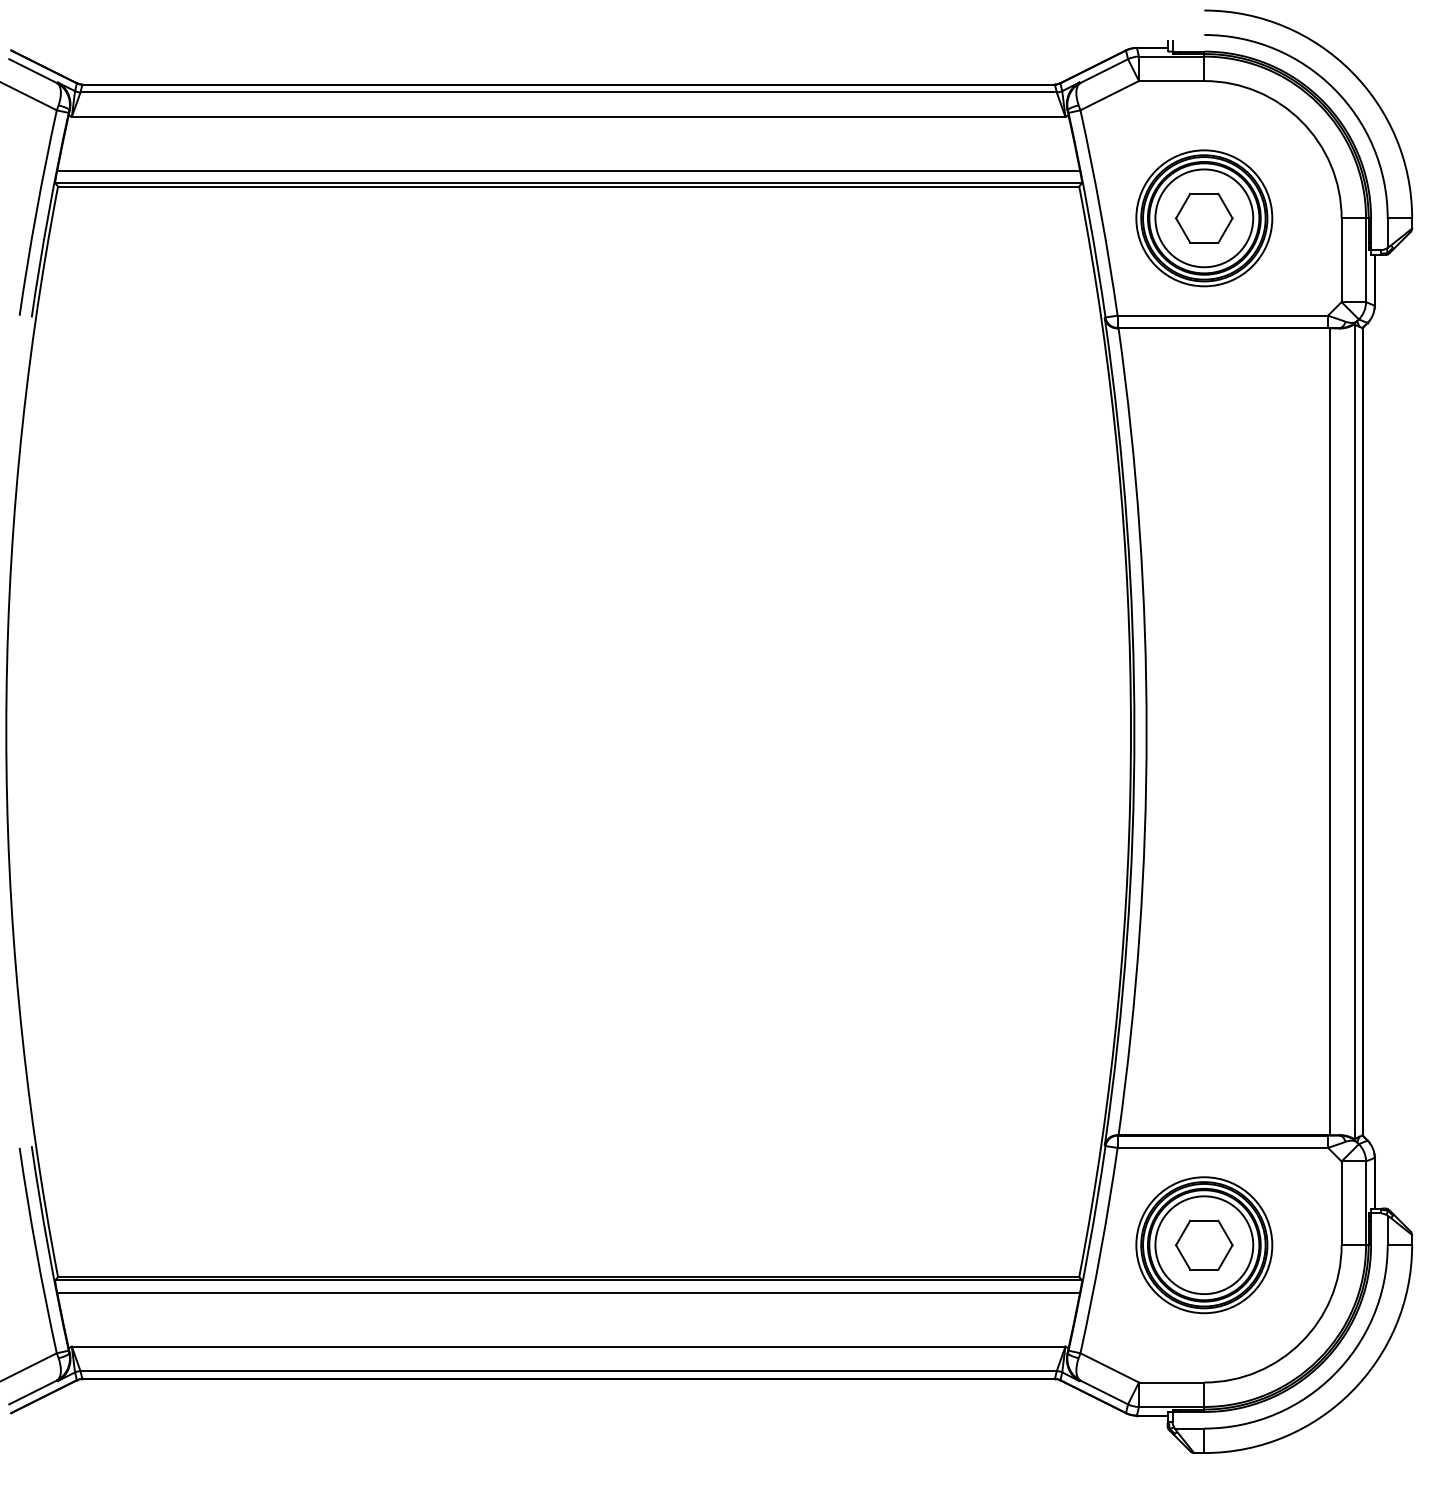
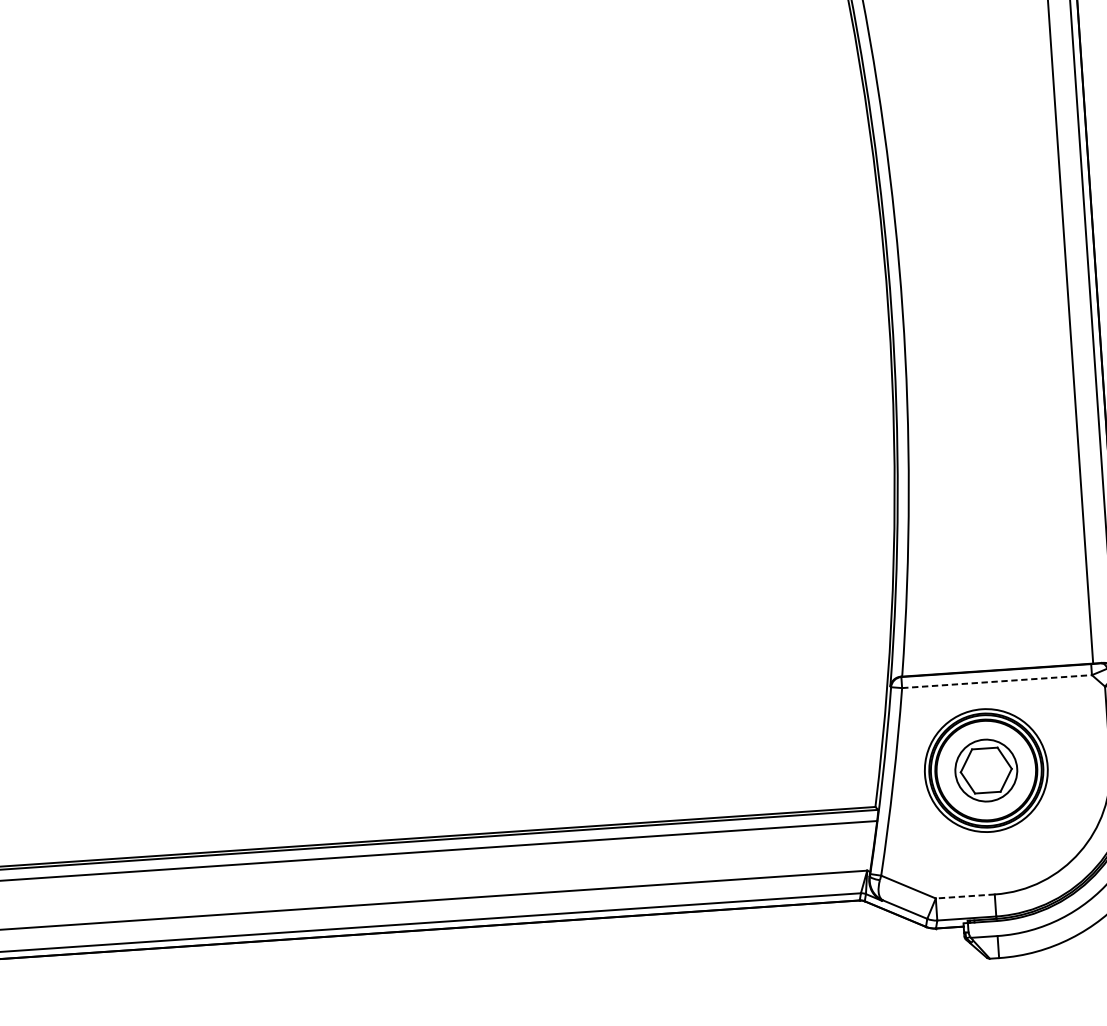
line: (1223, 1147) -> (997, 681), solid -> dashed
circle: (1204, 1245) -> (986, 770), size x0.7
line: (1171, 1382) -> (965, 896), solid -> dashed

